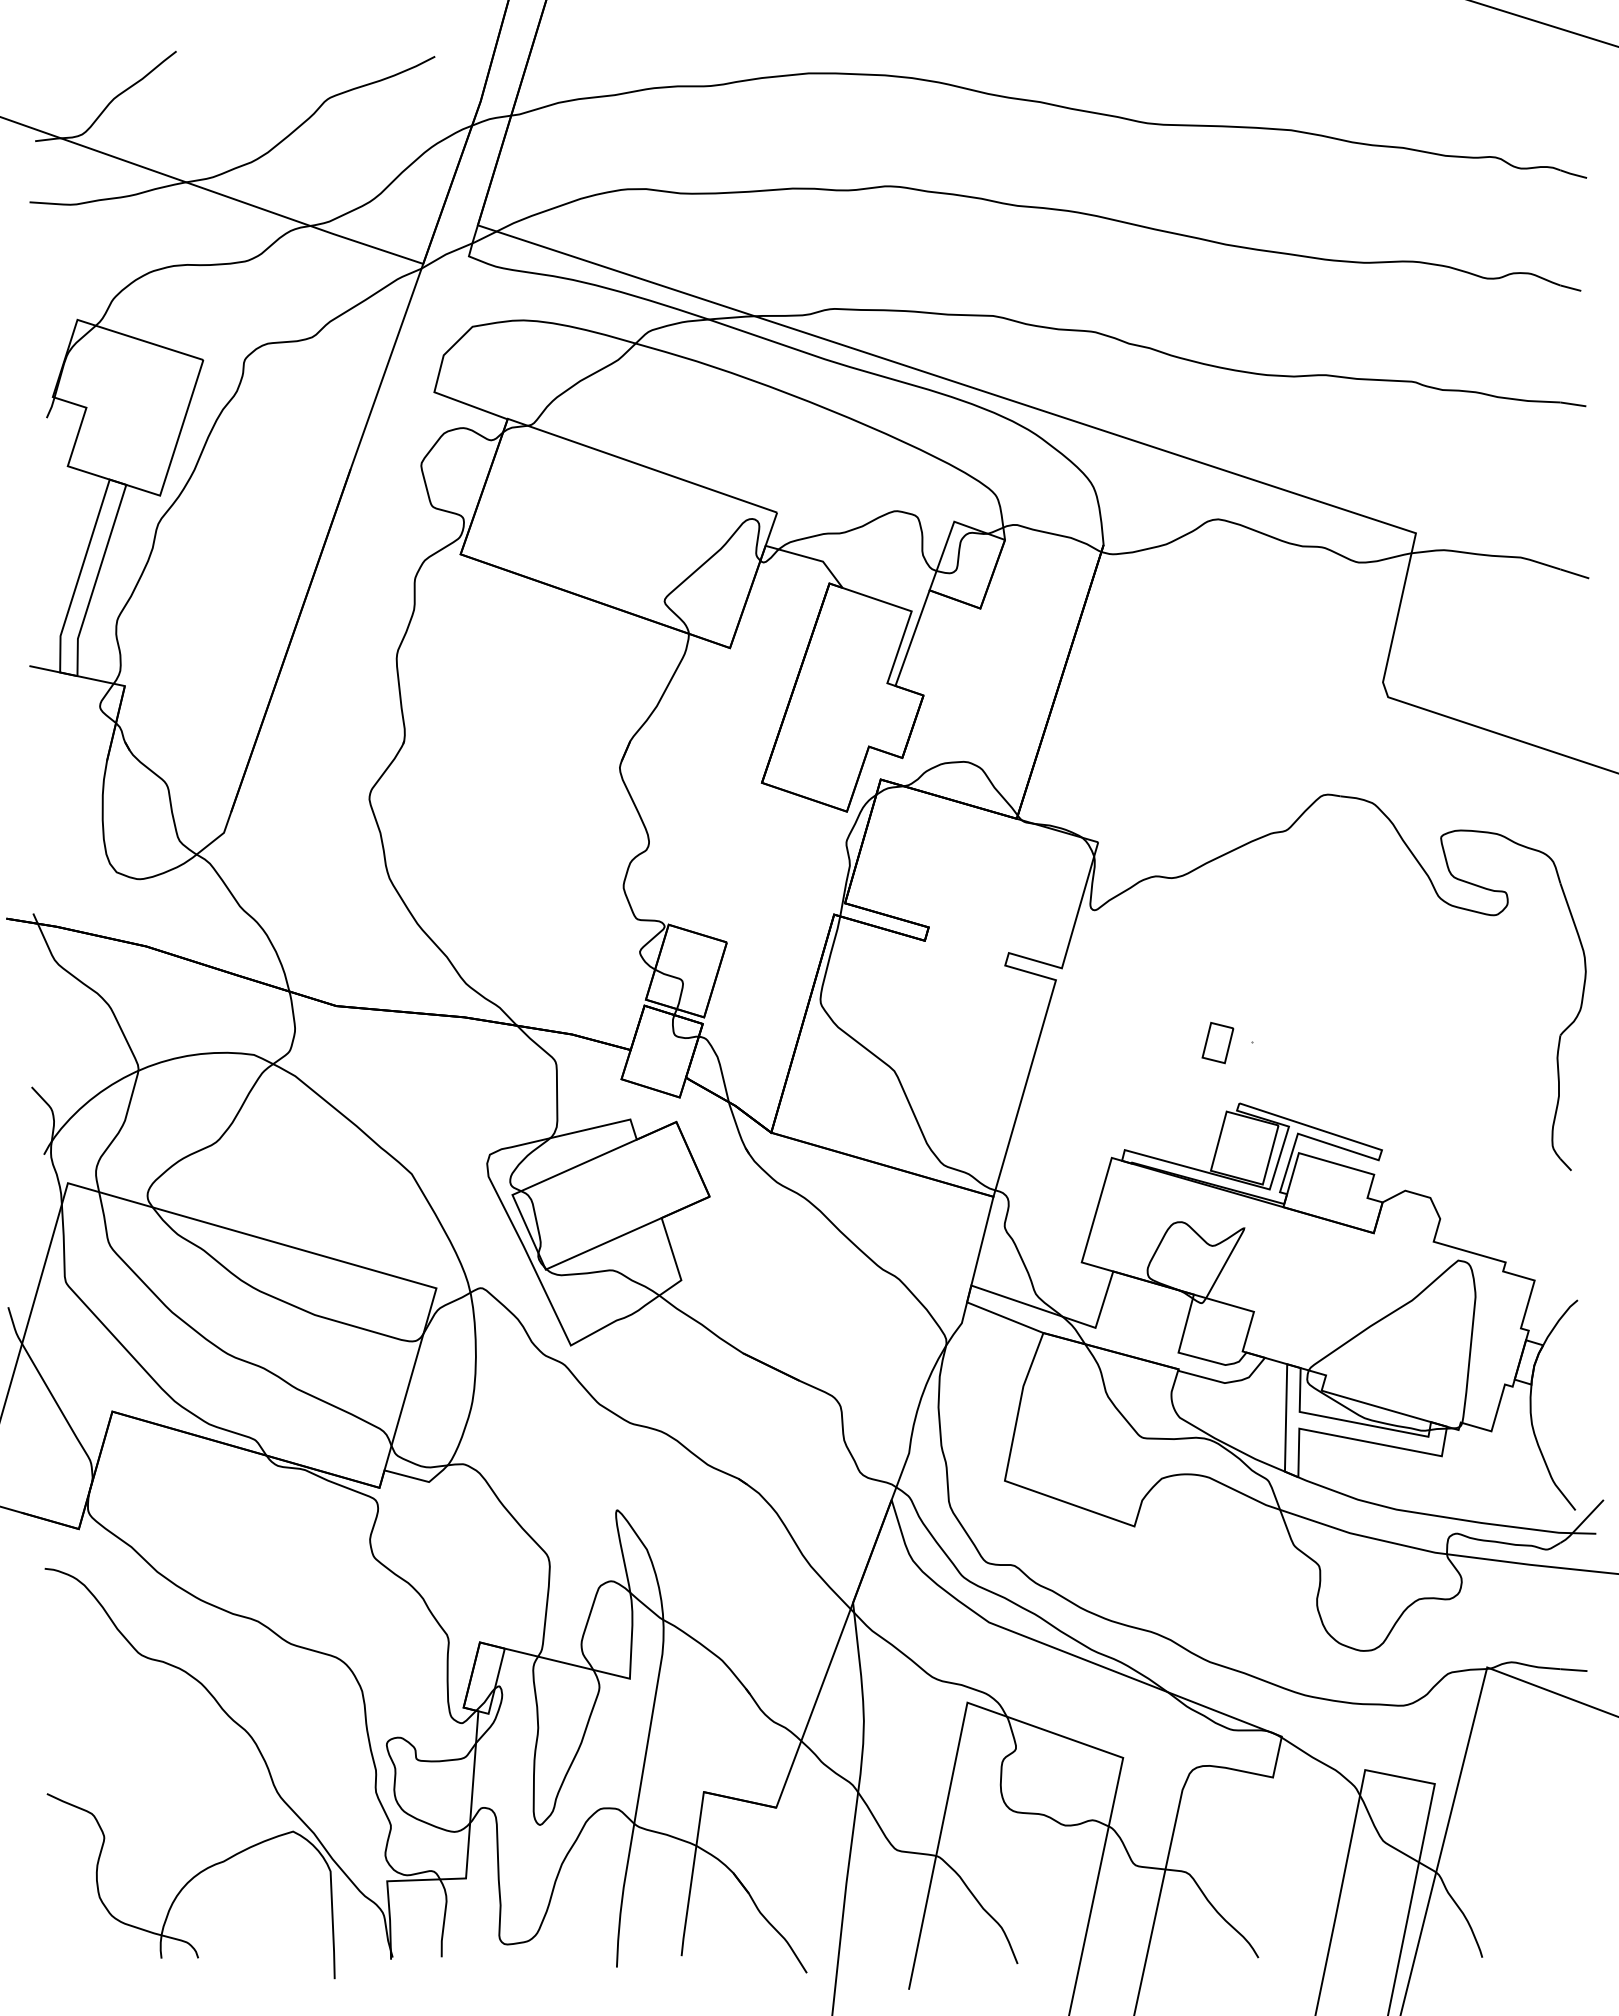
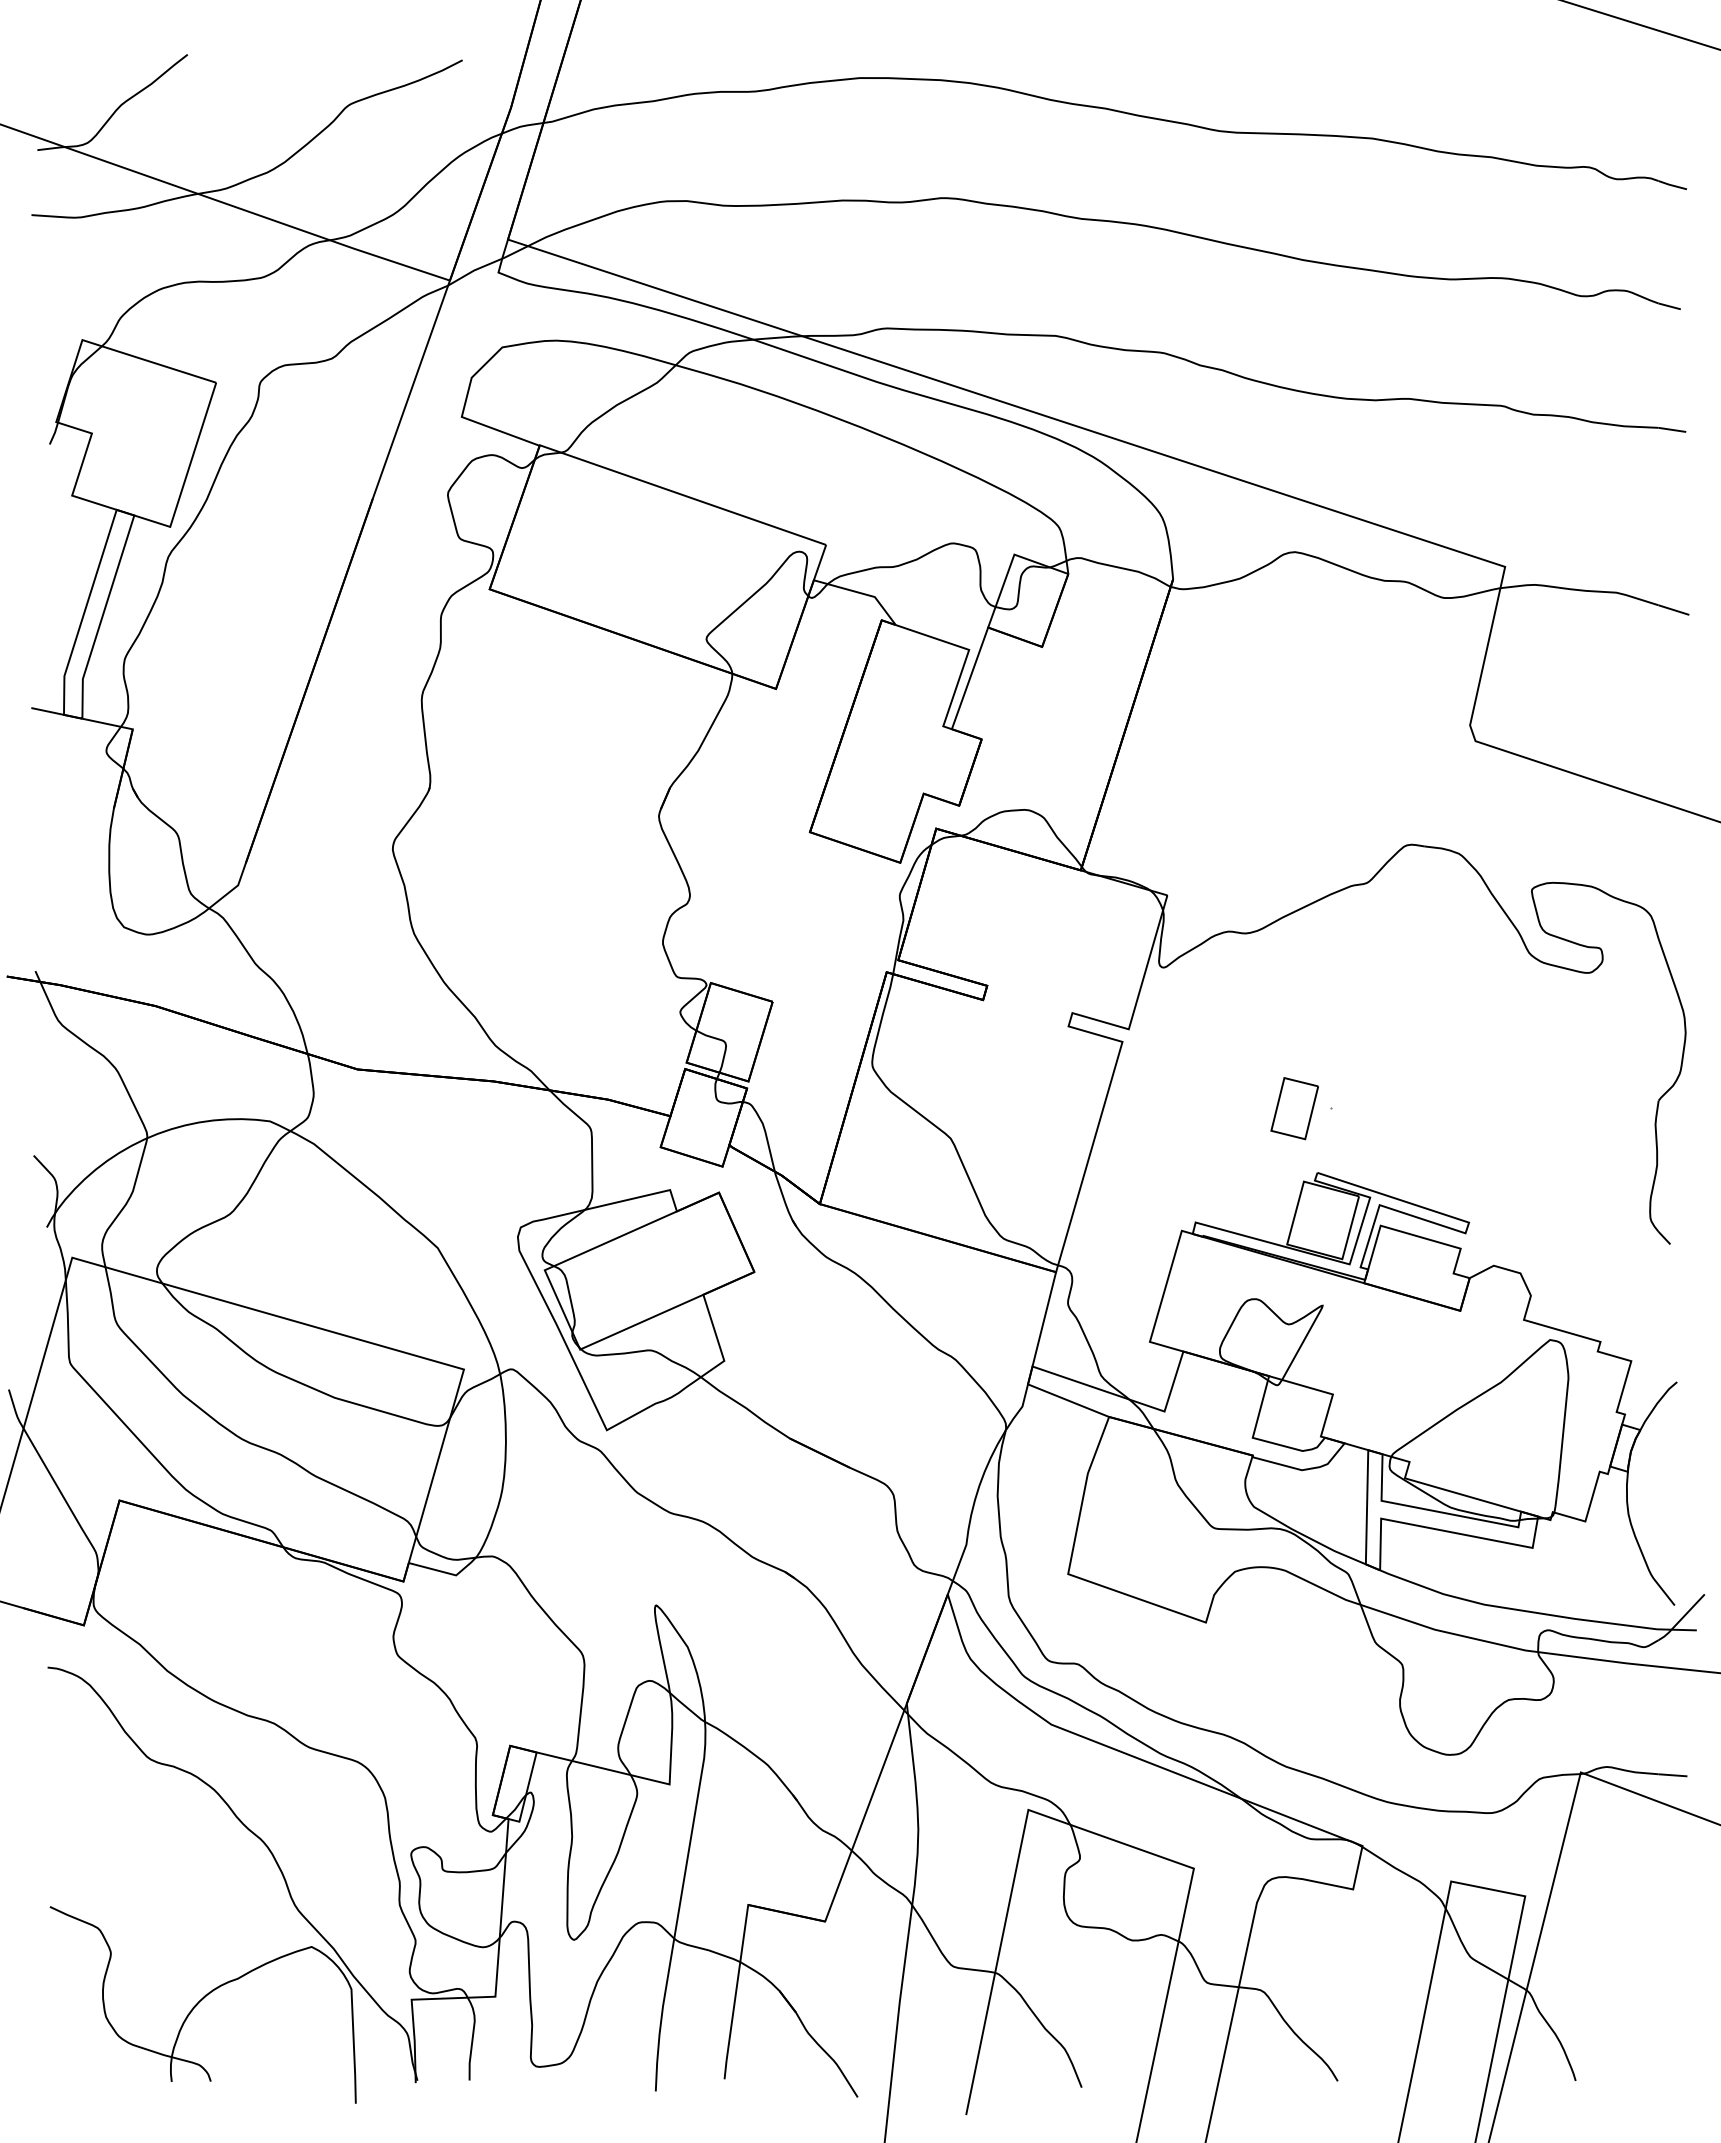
part: (1217, 1042) -> (1294, 1108), size x1.43

